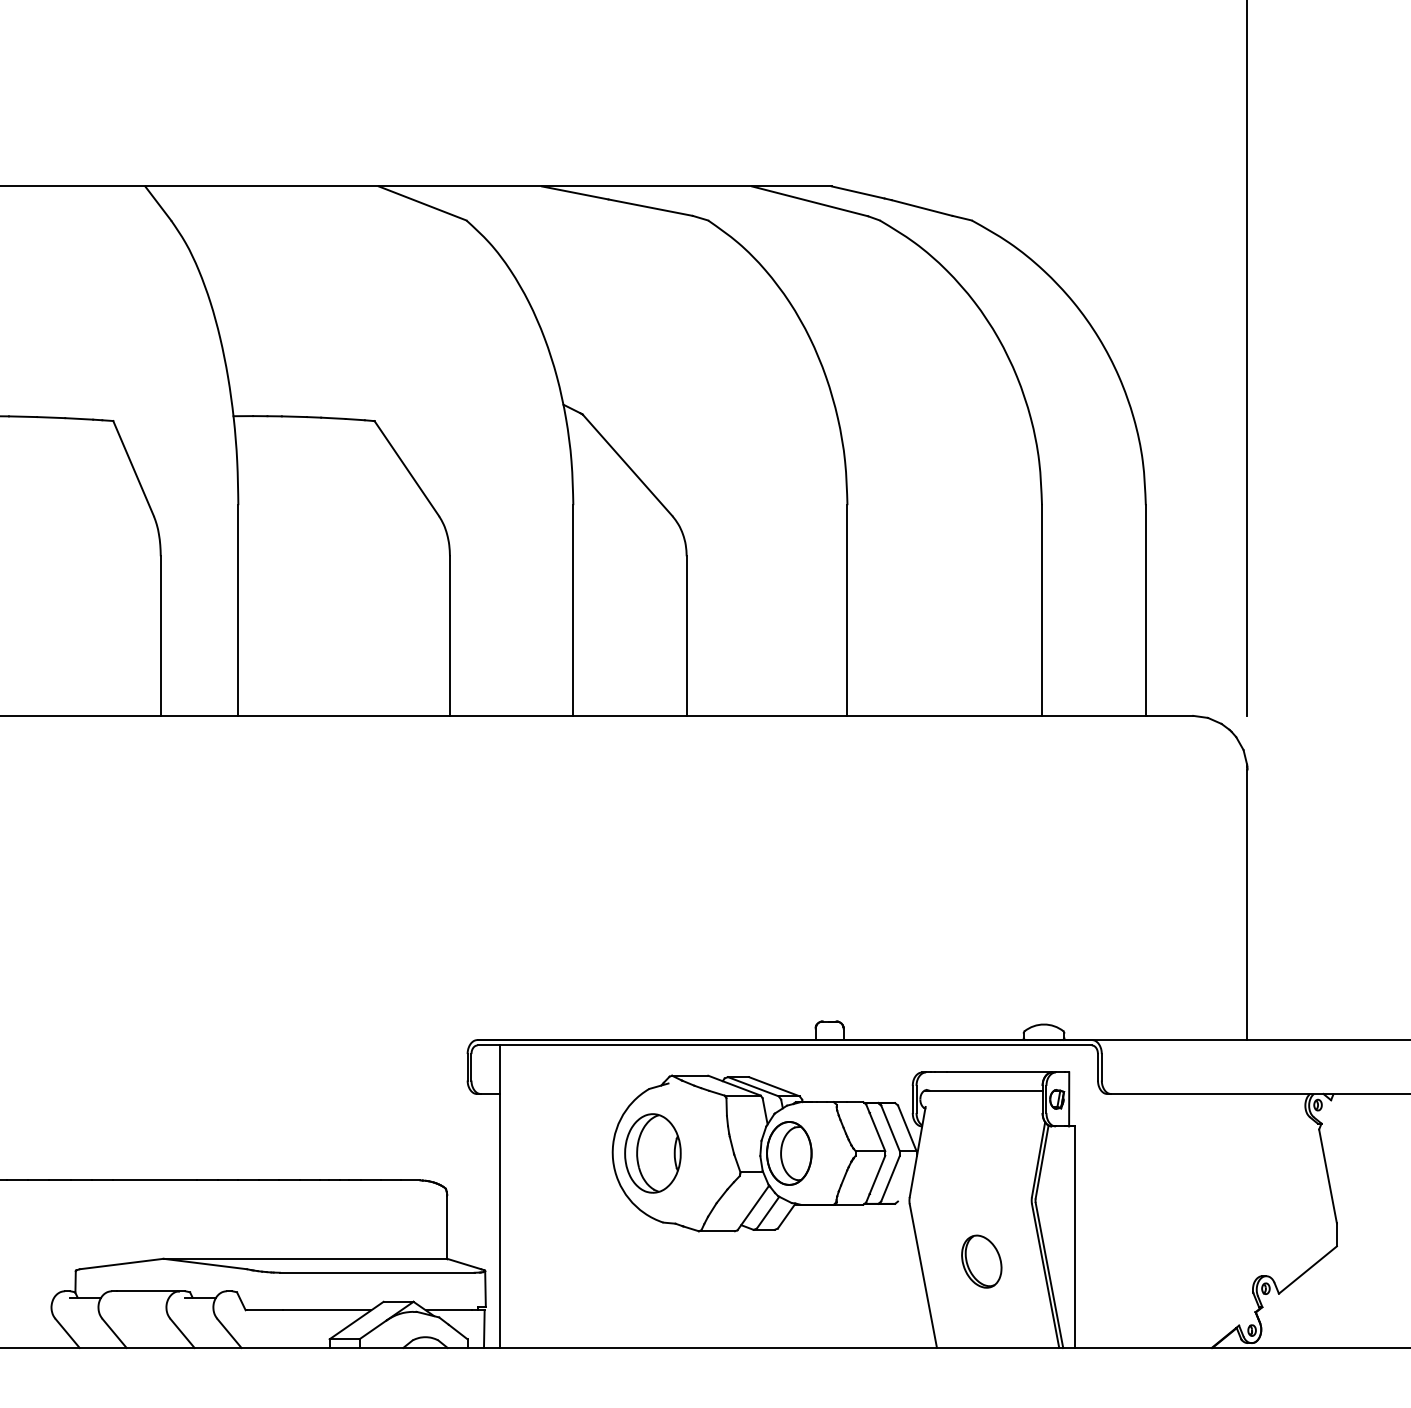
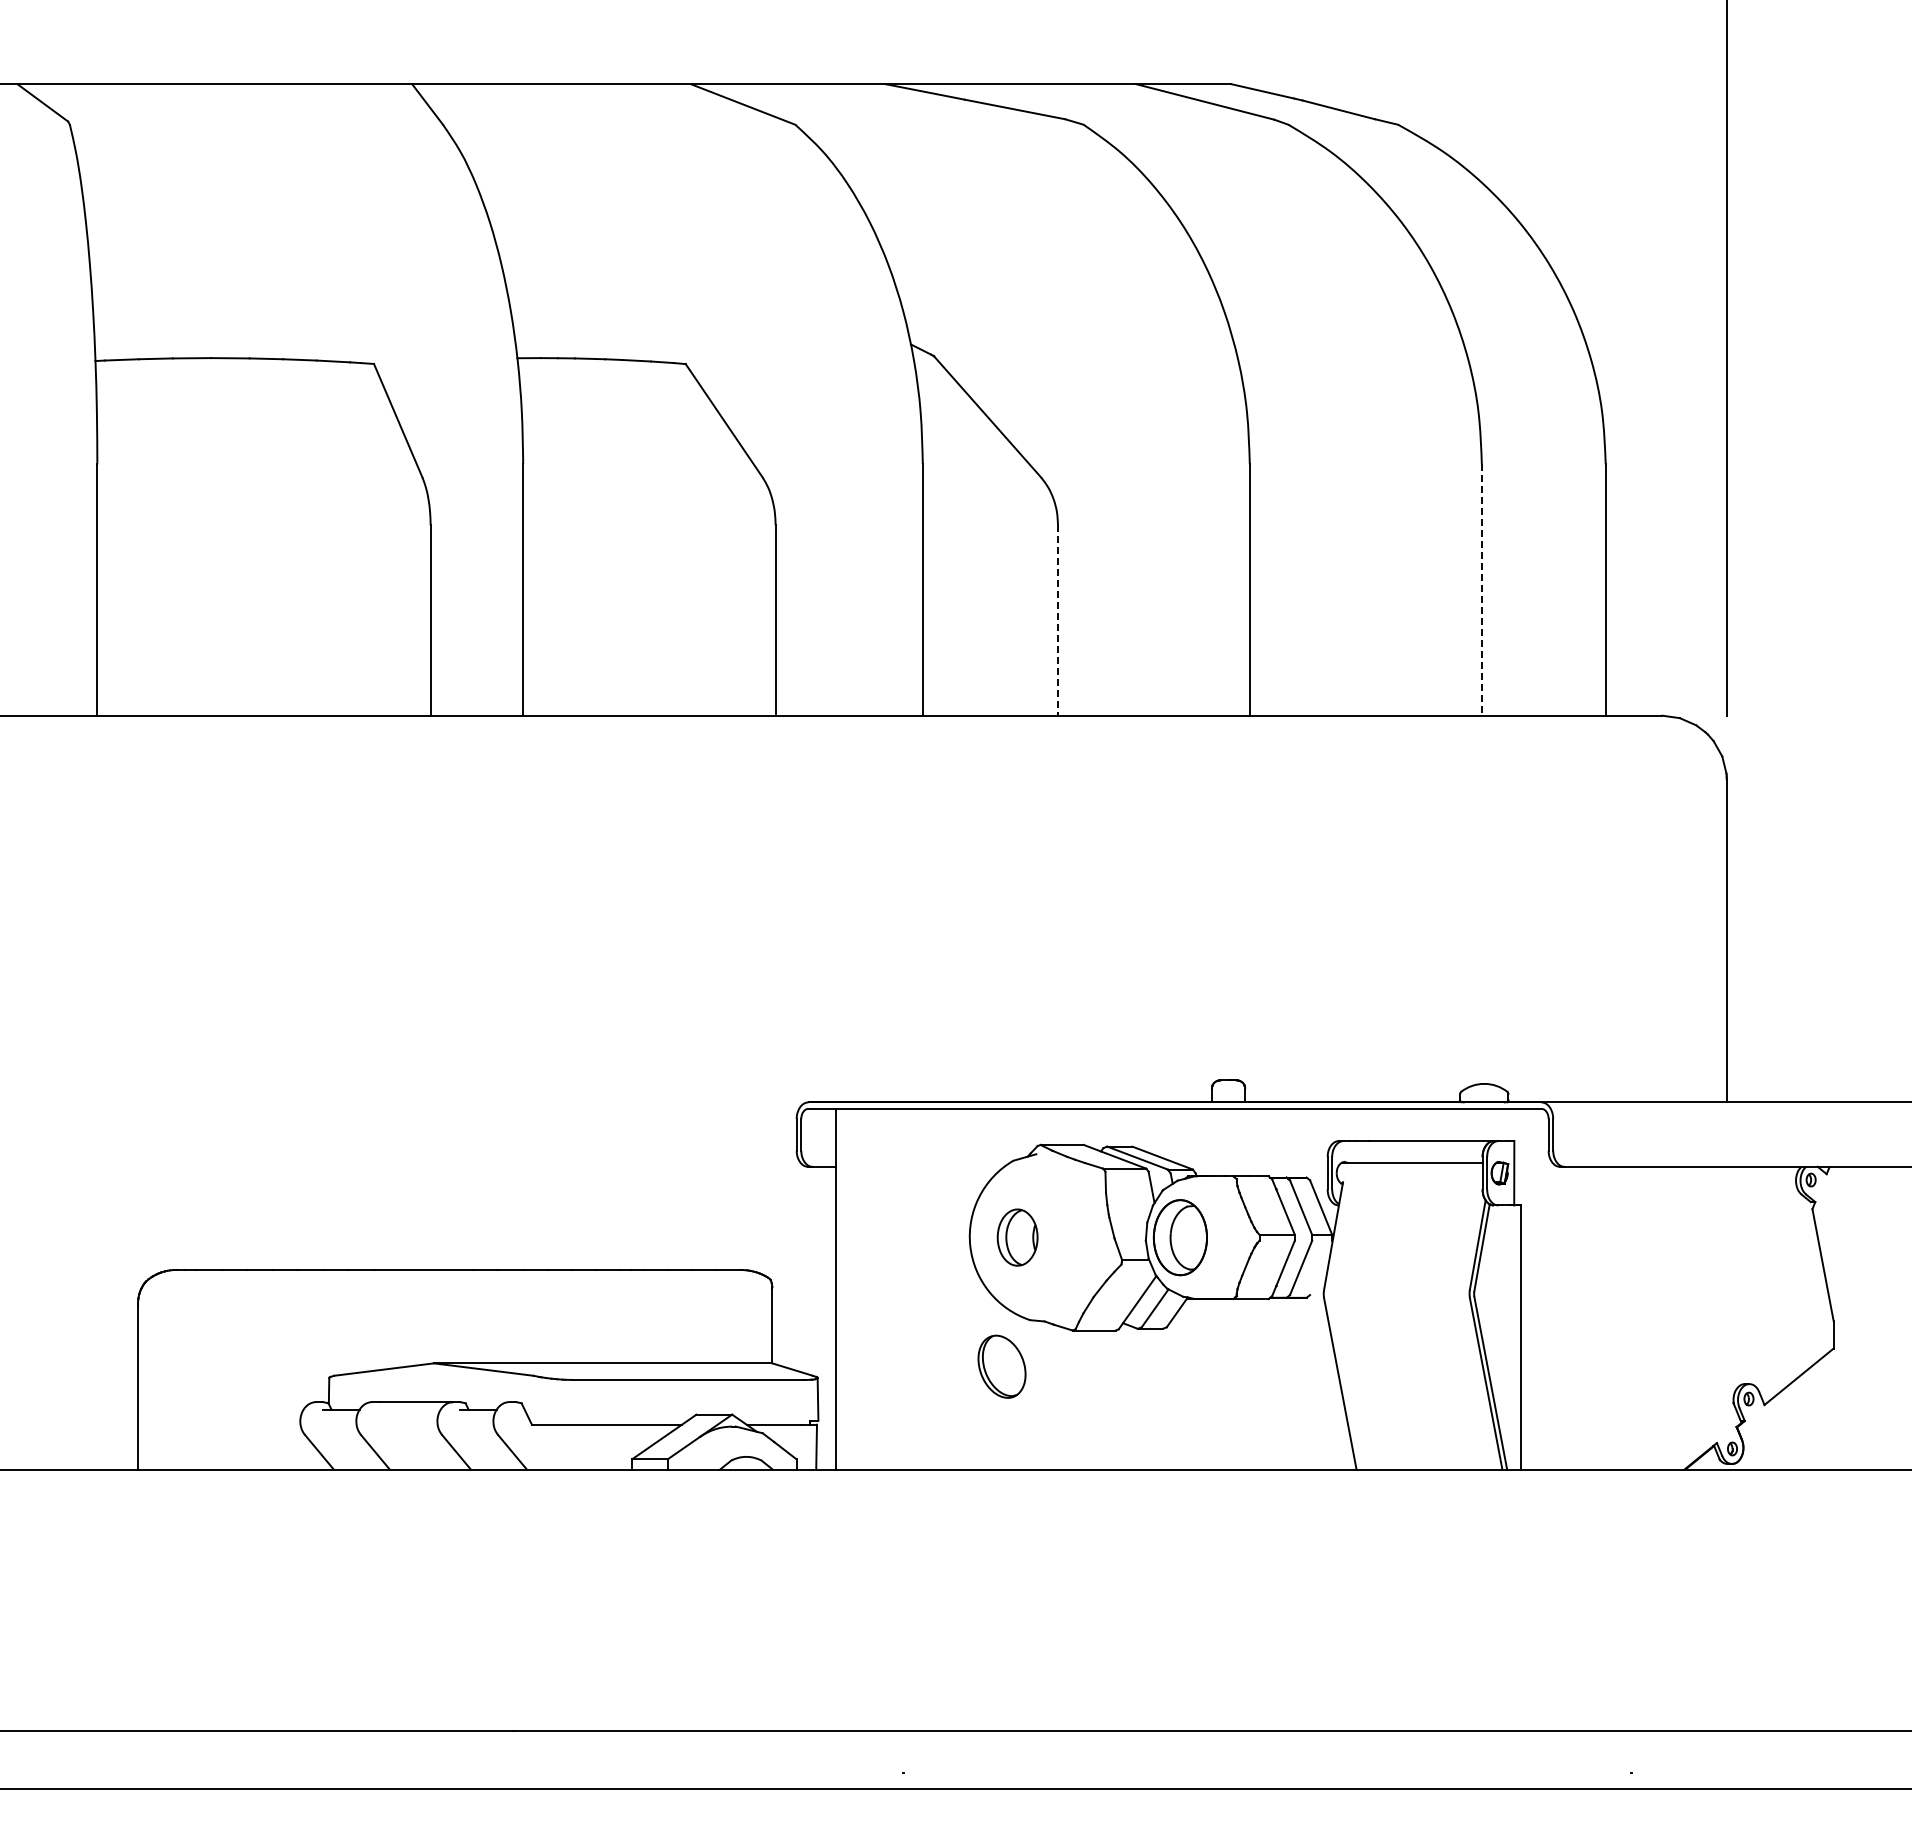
line: (1041, 610) -> (1481, 590), solid -> dashed
line: (687, 636) -> (1058, 621), solid -> dashed
part: (652, 1153) -> (1017, 1237), size x0.6
part: (981, 1261) -> (1001, 1366), moved

